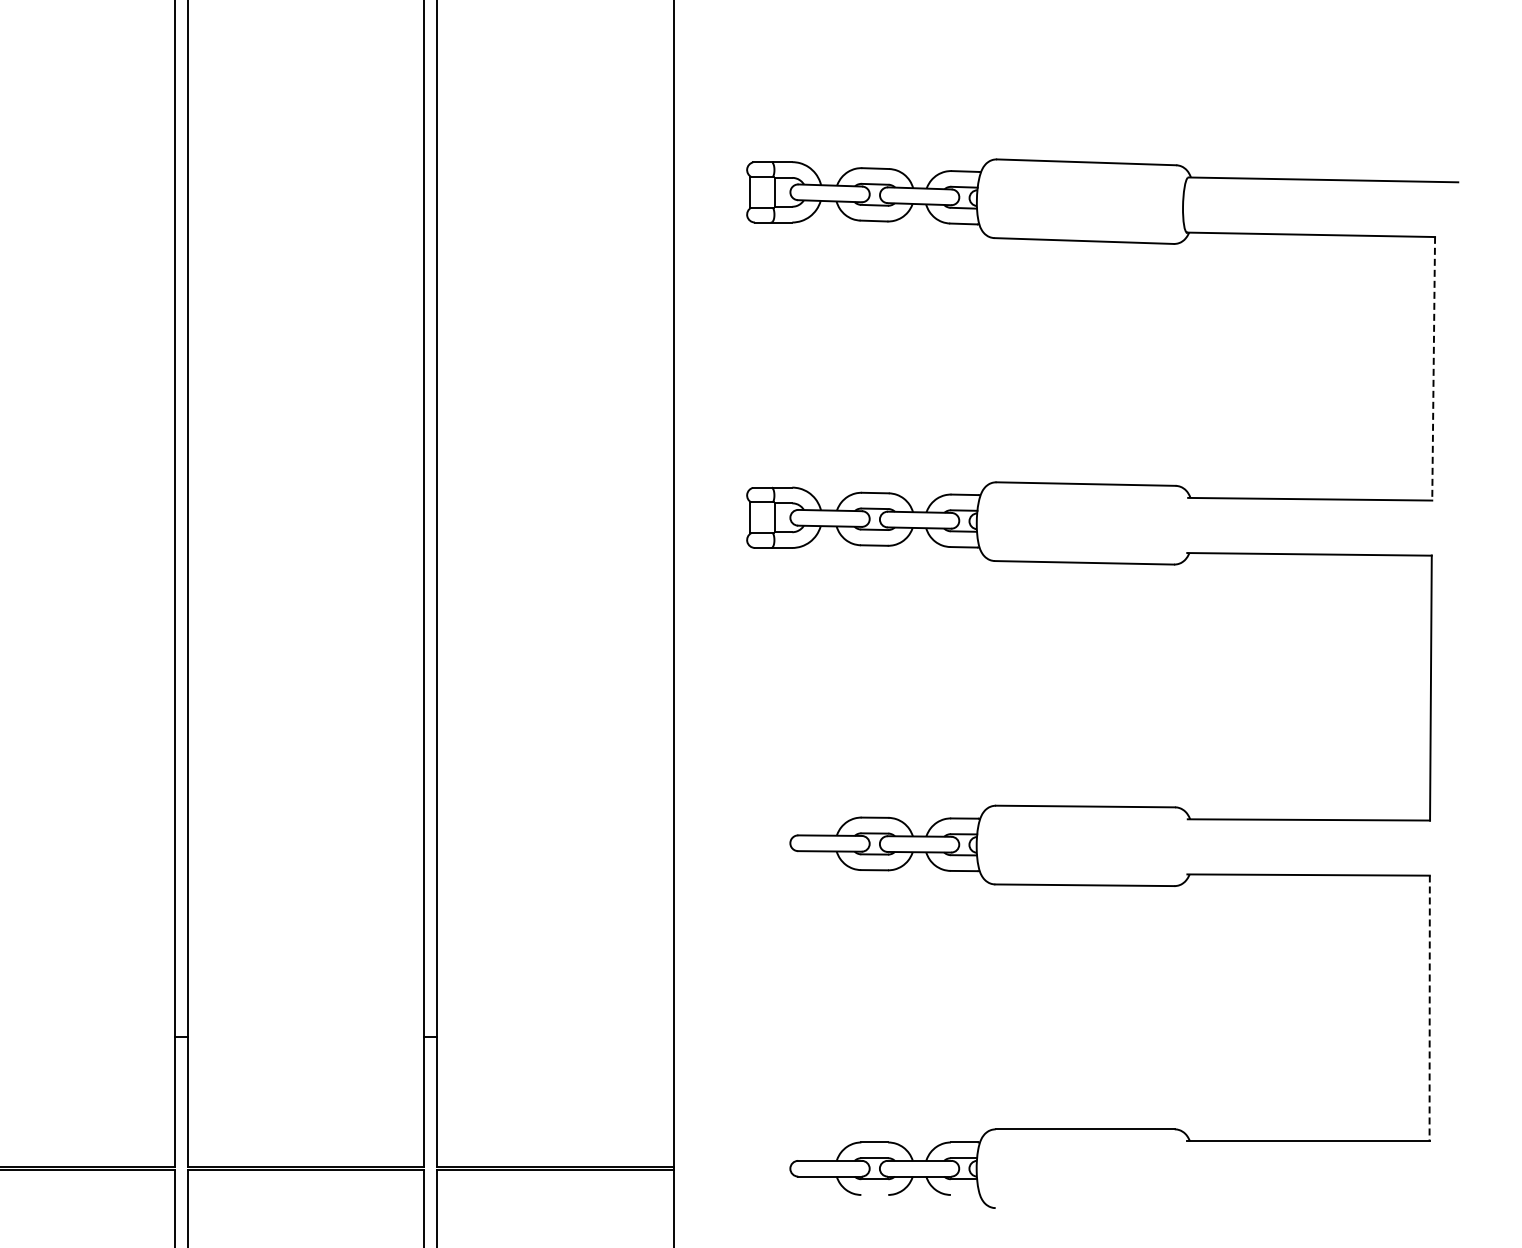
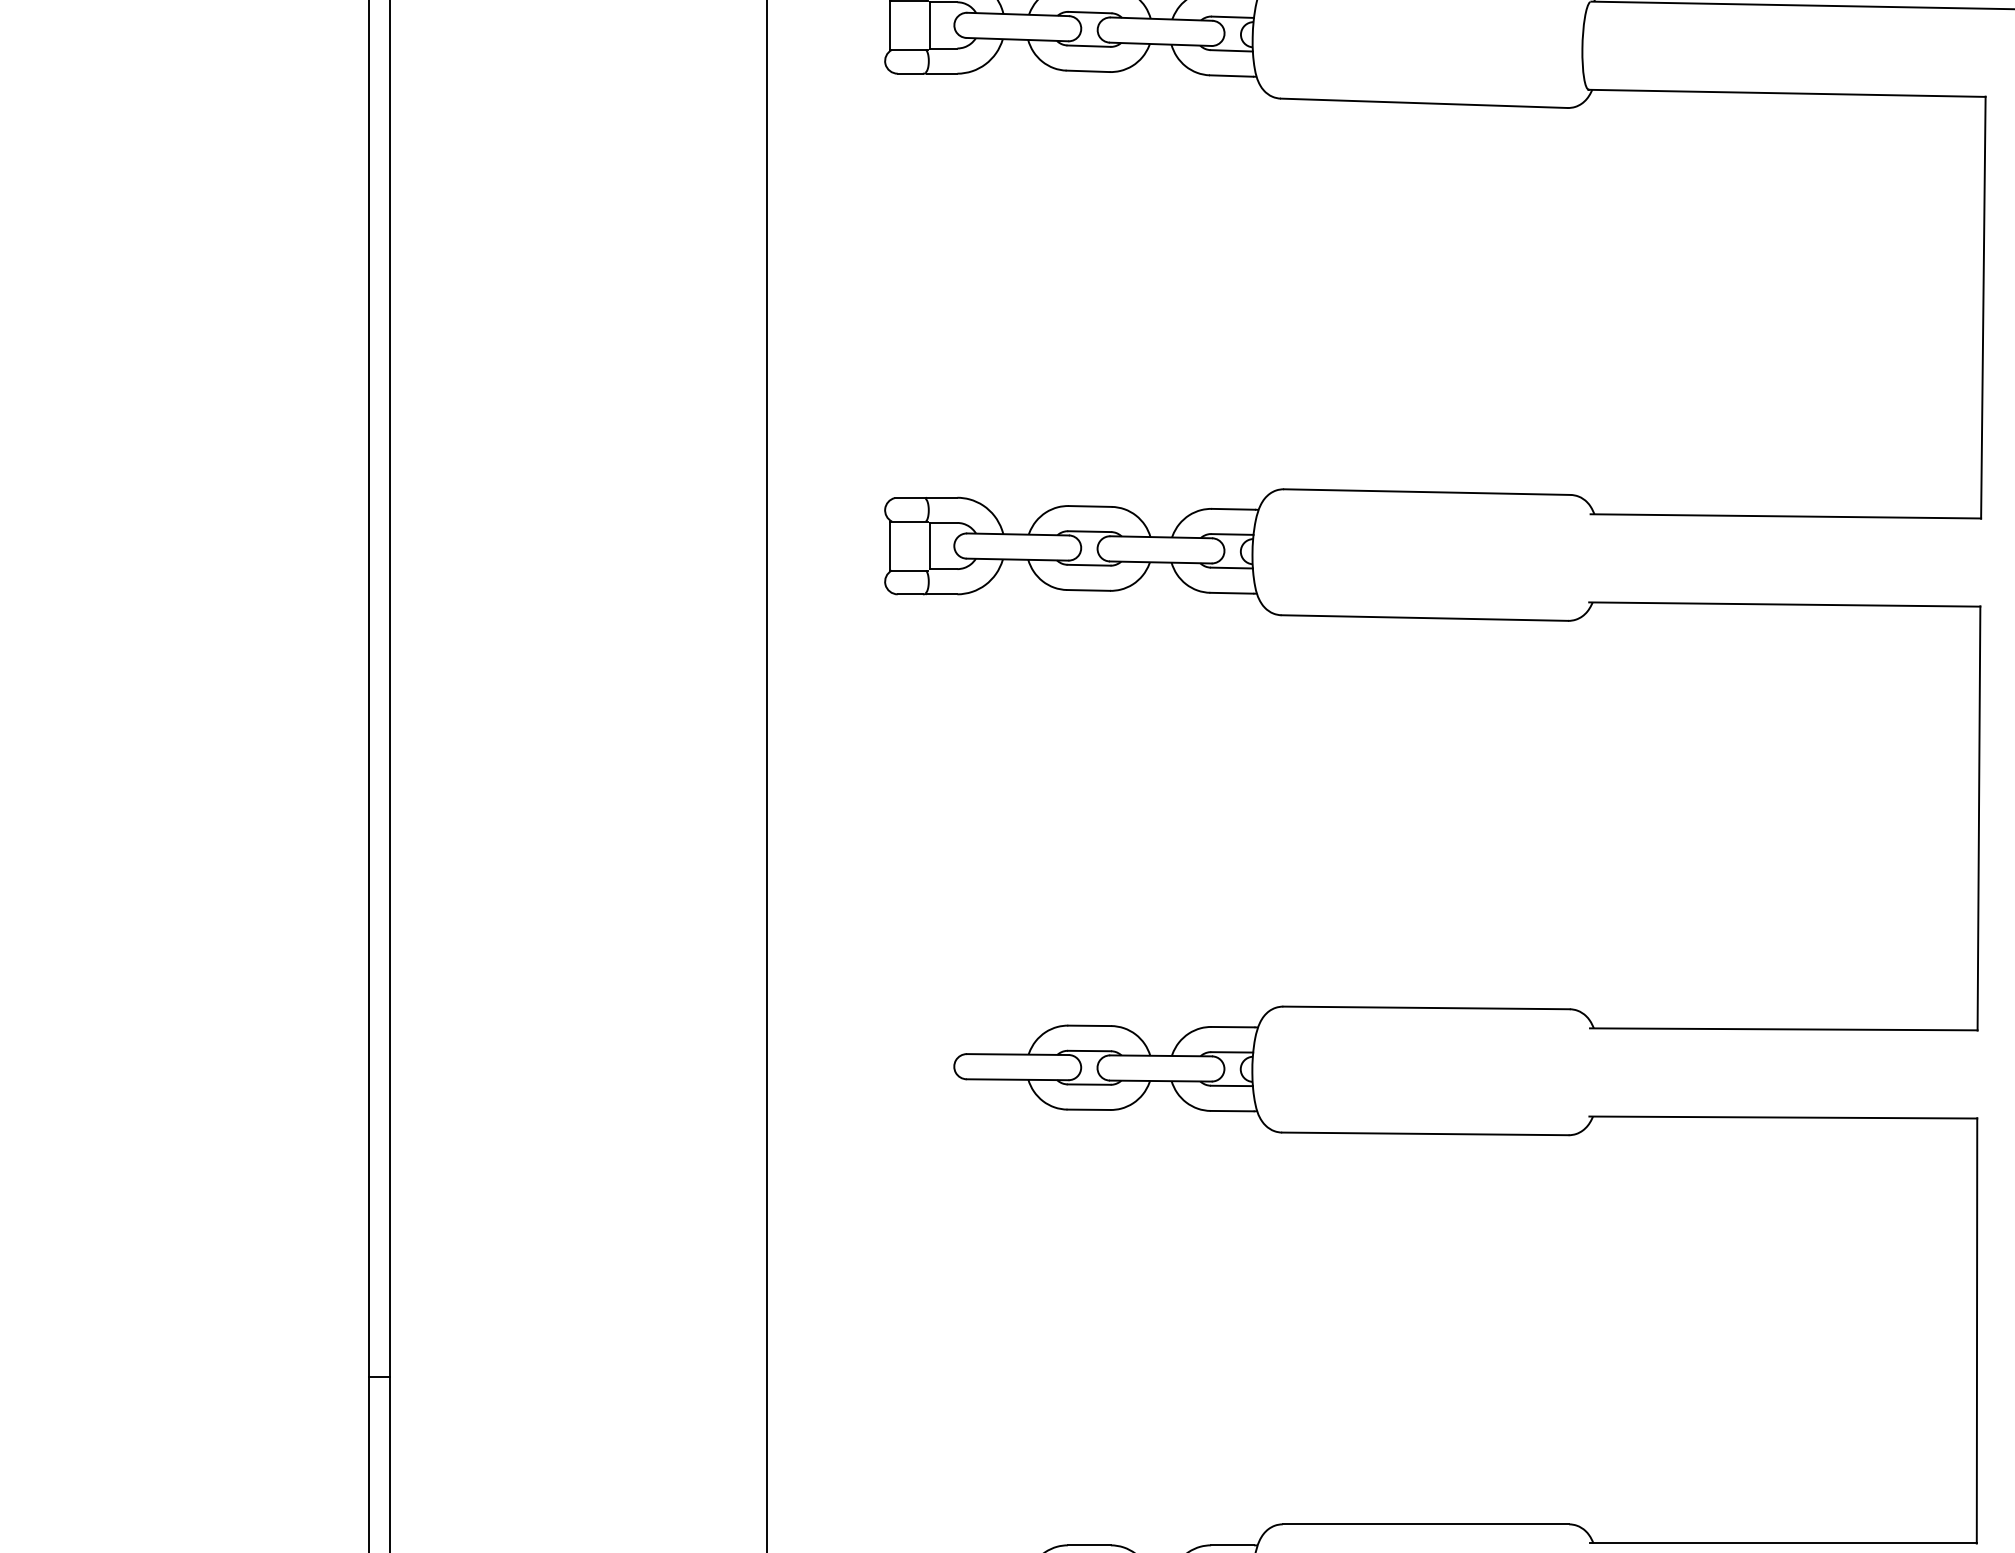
line: (1433, 368) -> (1983, 307), dashed -> solid
line: (1429, 1008) -> (1976, 1331), dashed -> solid

